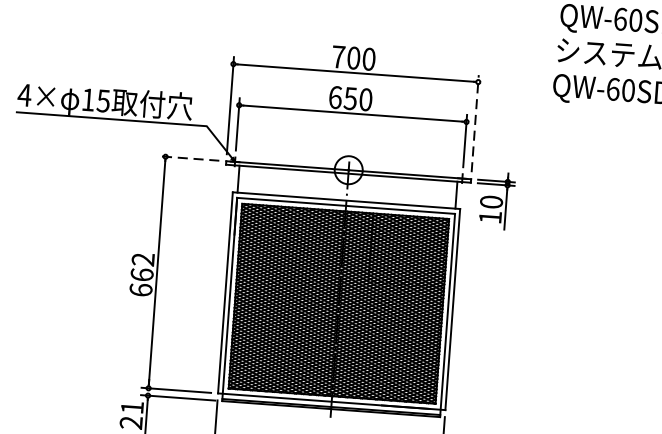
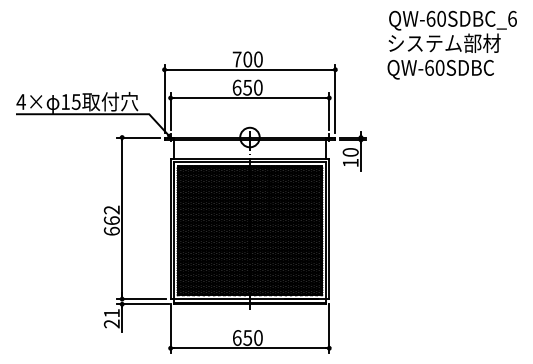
line: (475, 123) -> (335, 98), dashed -> solid
line: (187, 158) -> (137, 137), dashed -> solid

